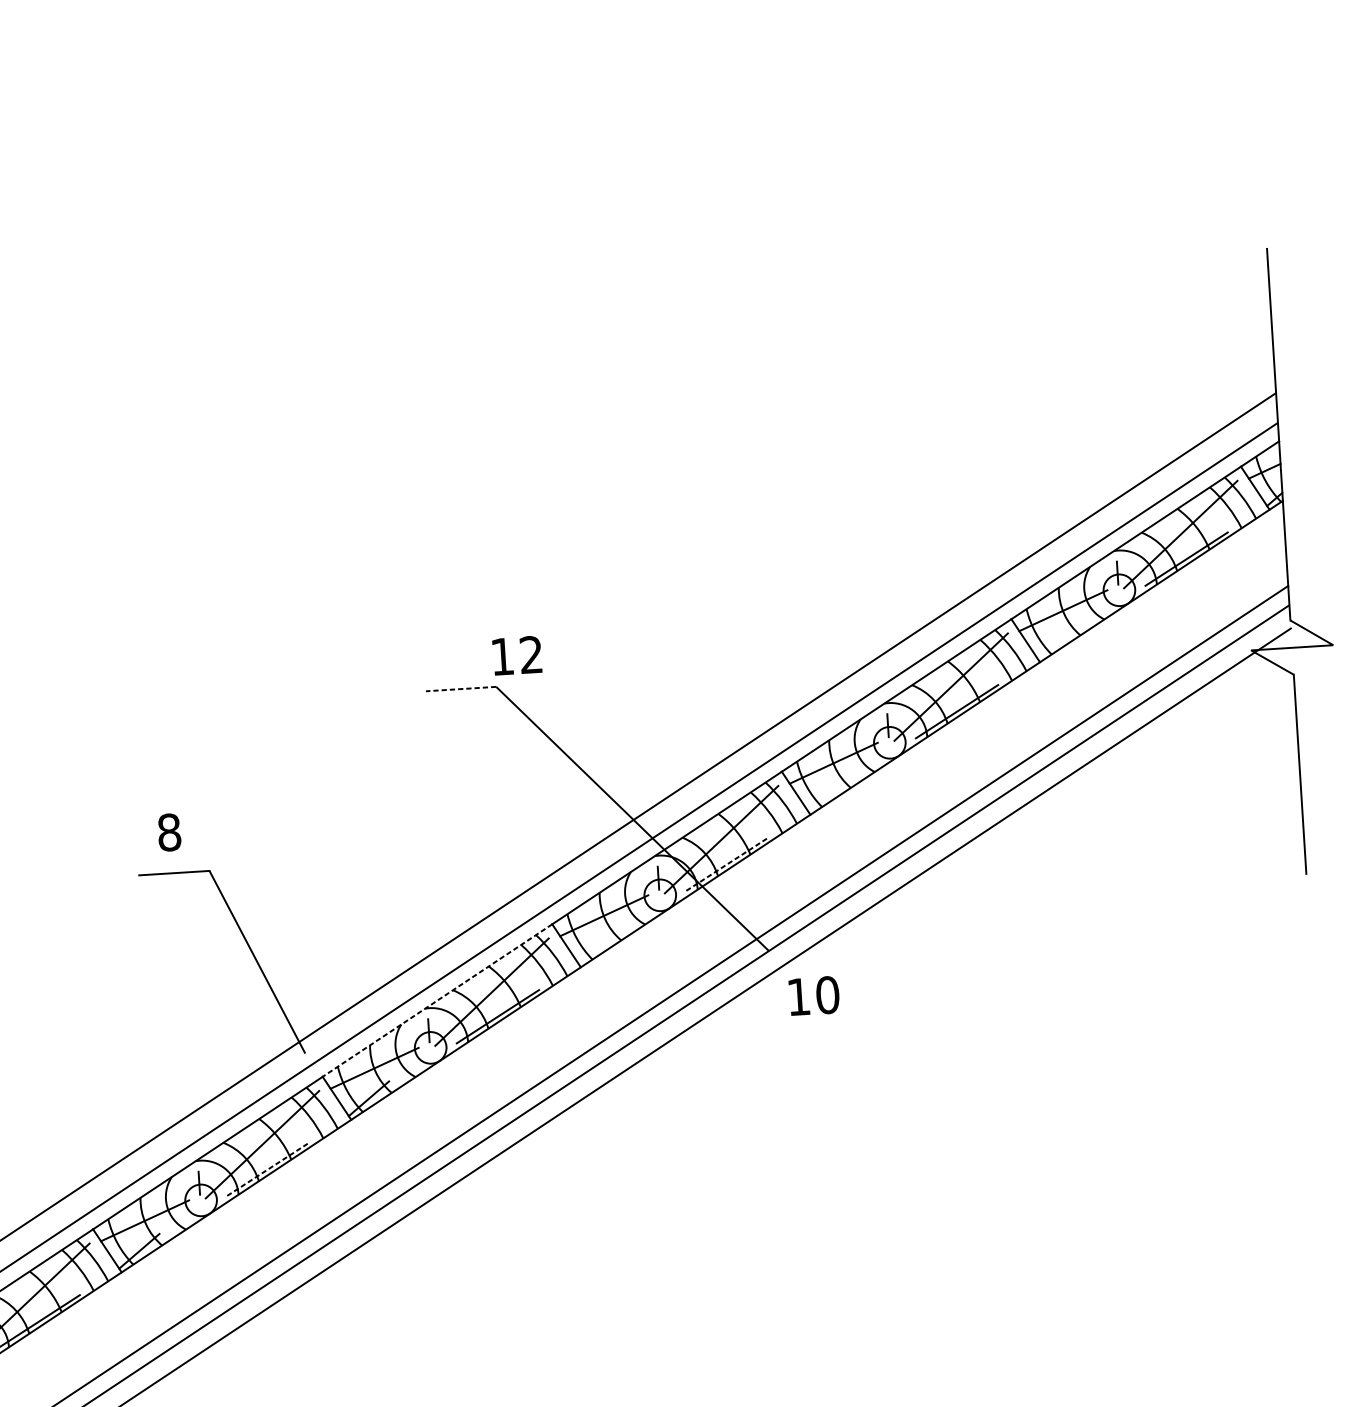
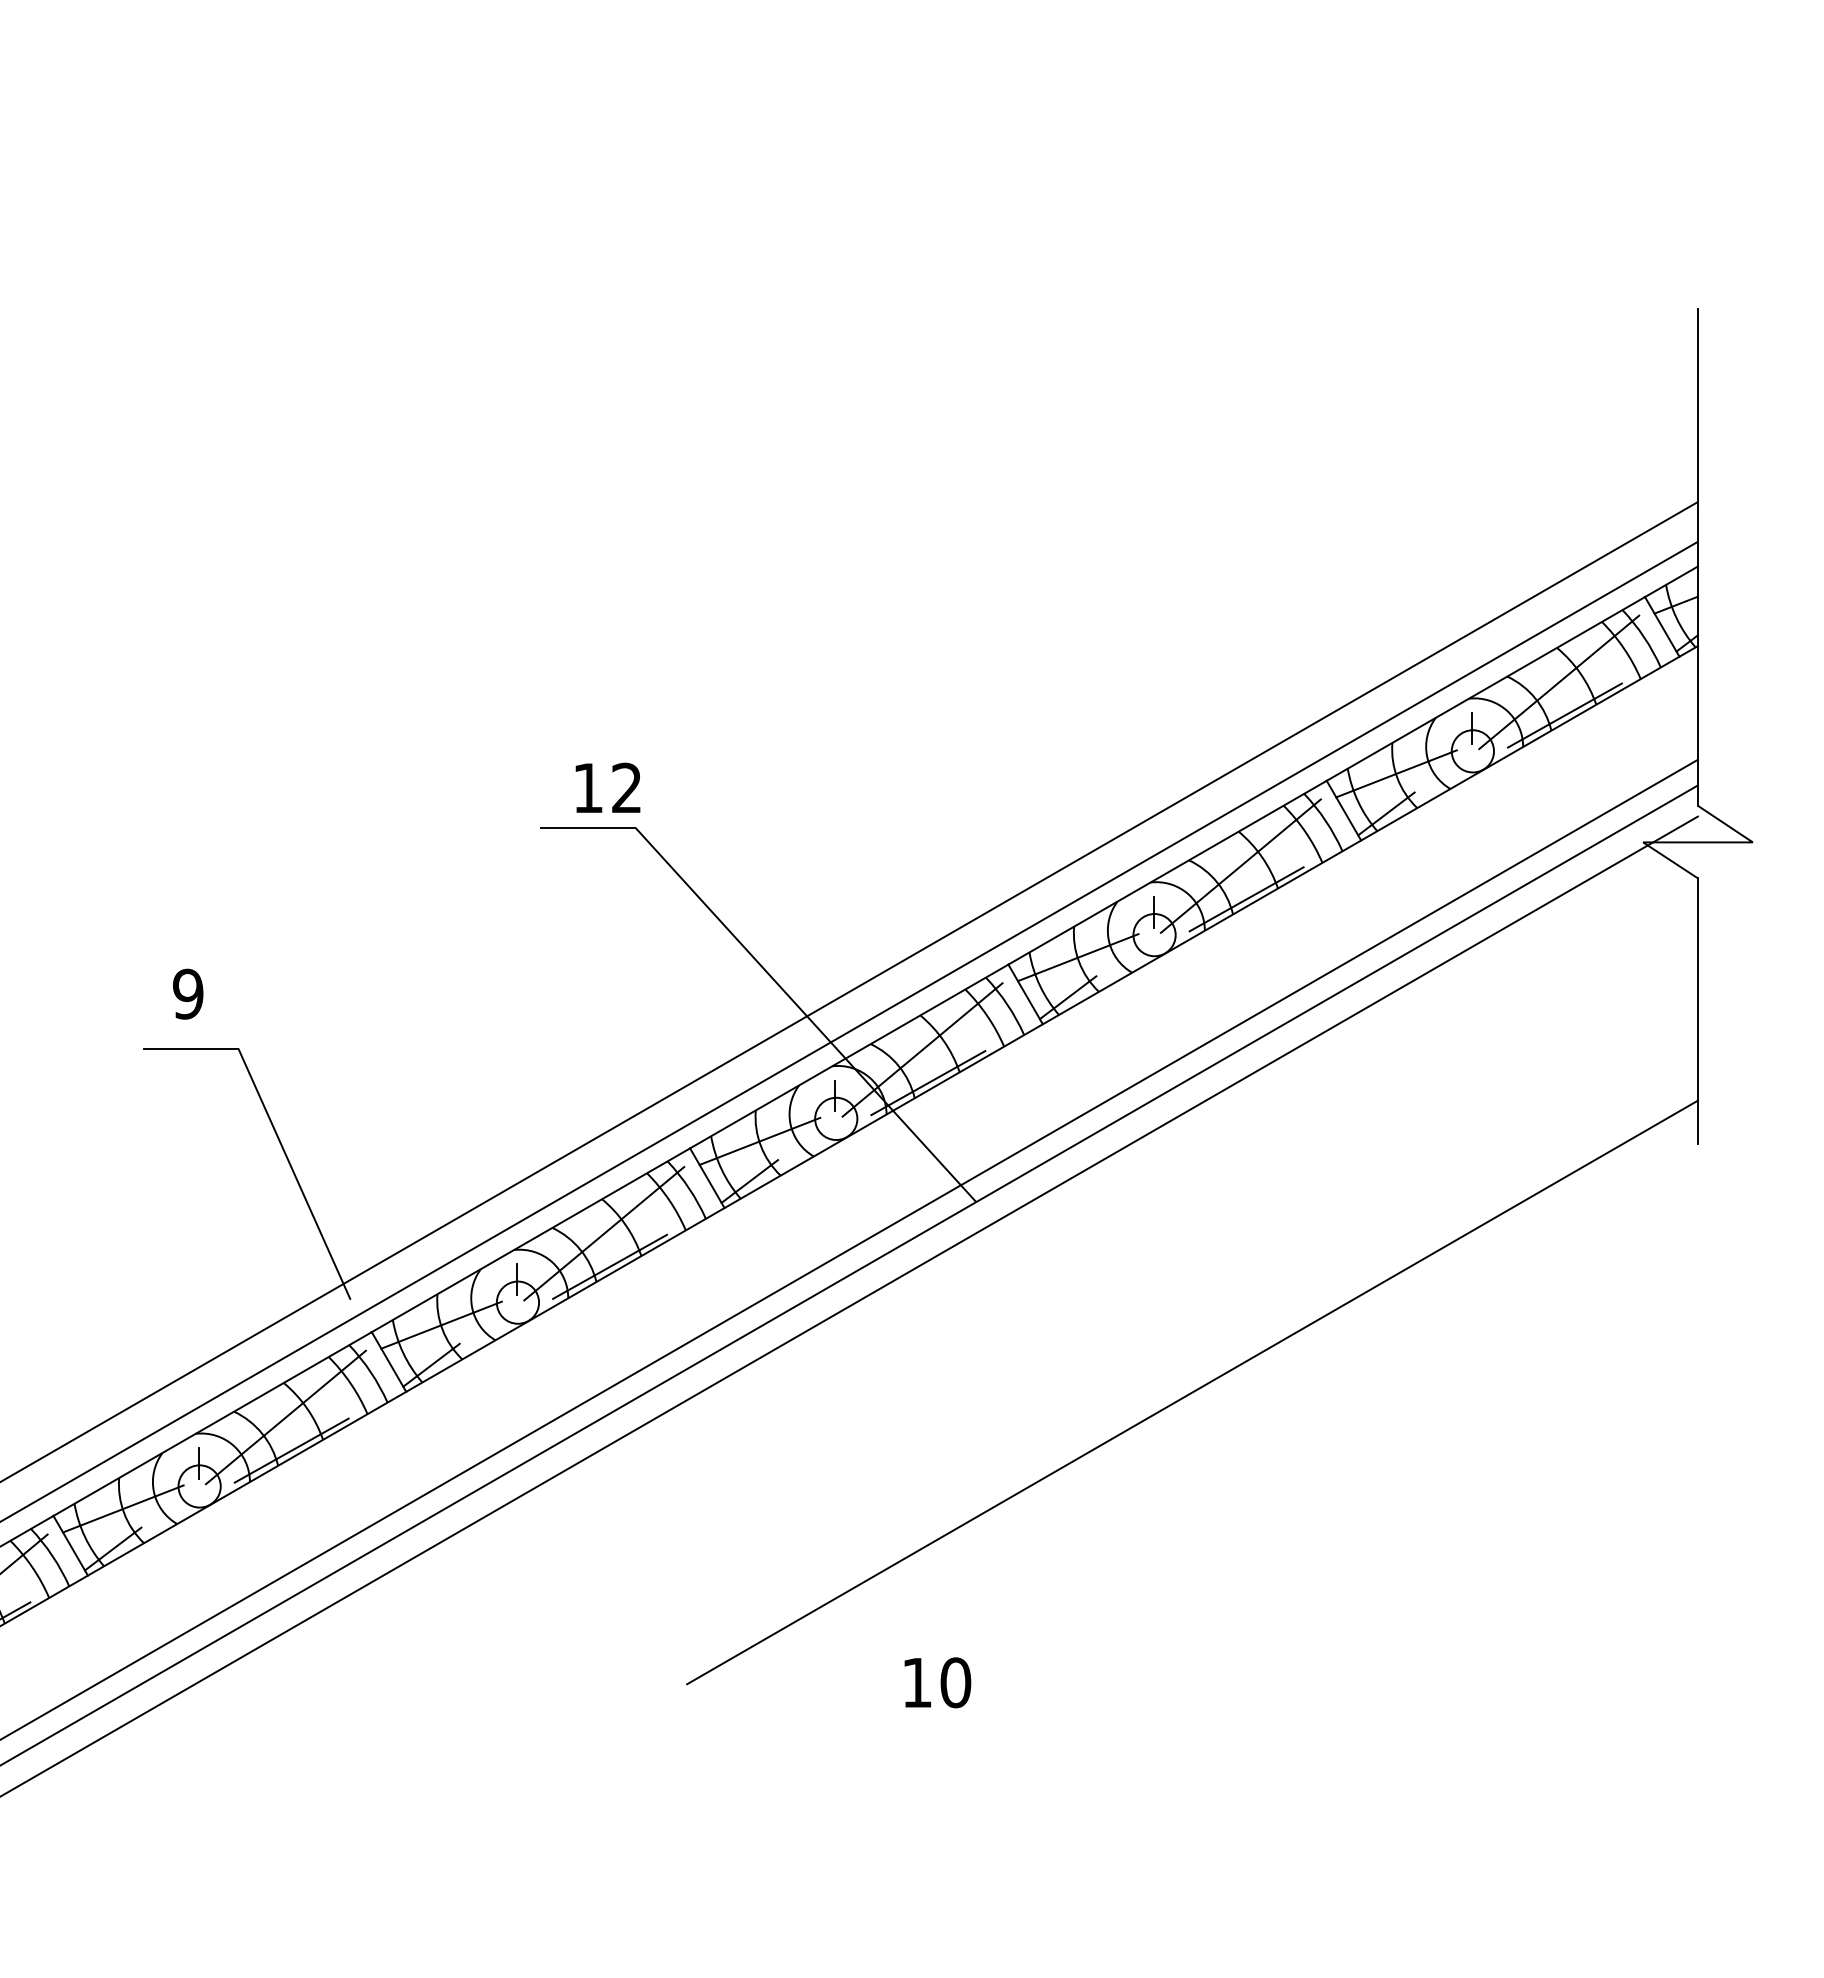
line: (1057, 640) -> (1386, 813), added
text: (516, 655) -> (607, 787), moved
line: (461, 688) -> (588, 827), dashed -> solid
line: (827, 793) -> (1067, 997), added
text: (169, 831) -> (188, 993), 8 -> 9
line: (727, 863) -> (928, 1082), dashed -> solid
line: (598, 946) -> (749, 1181), added
text: (814, 995) -> (937, 1682), moved
line: (437, 1000) -> (530, 1240), dashed -> solid
line: (939, 1083) -> (1192, 1392), added
line: (268, 1169) -> (292, 1450), dashed -> solid

